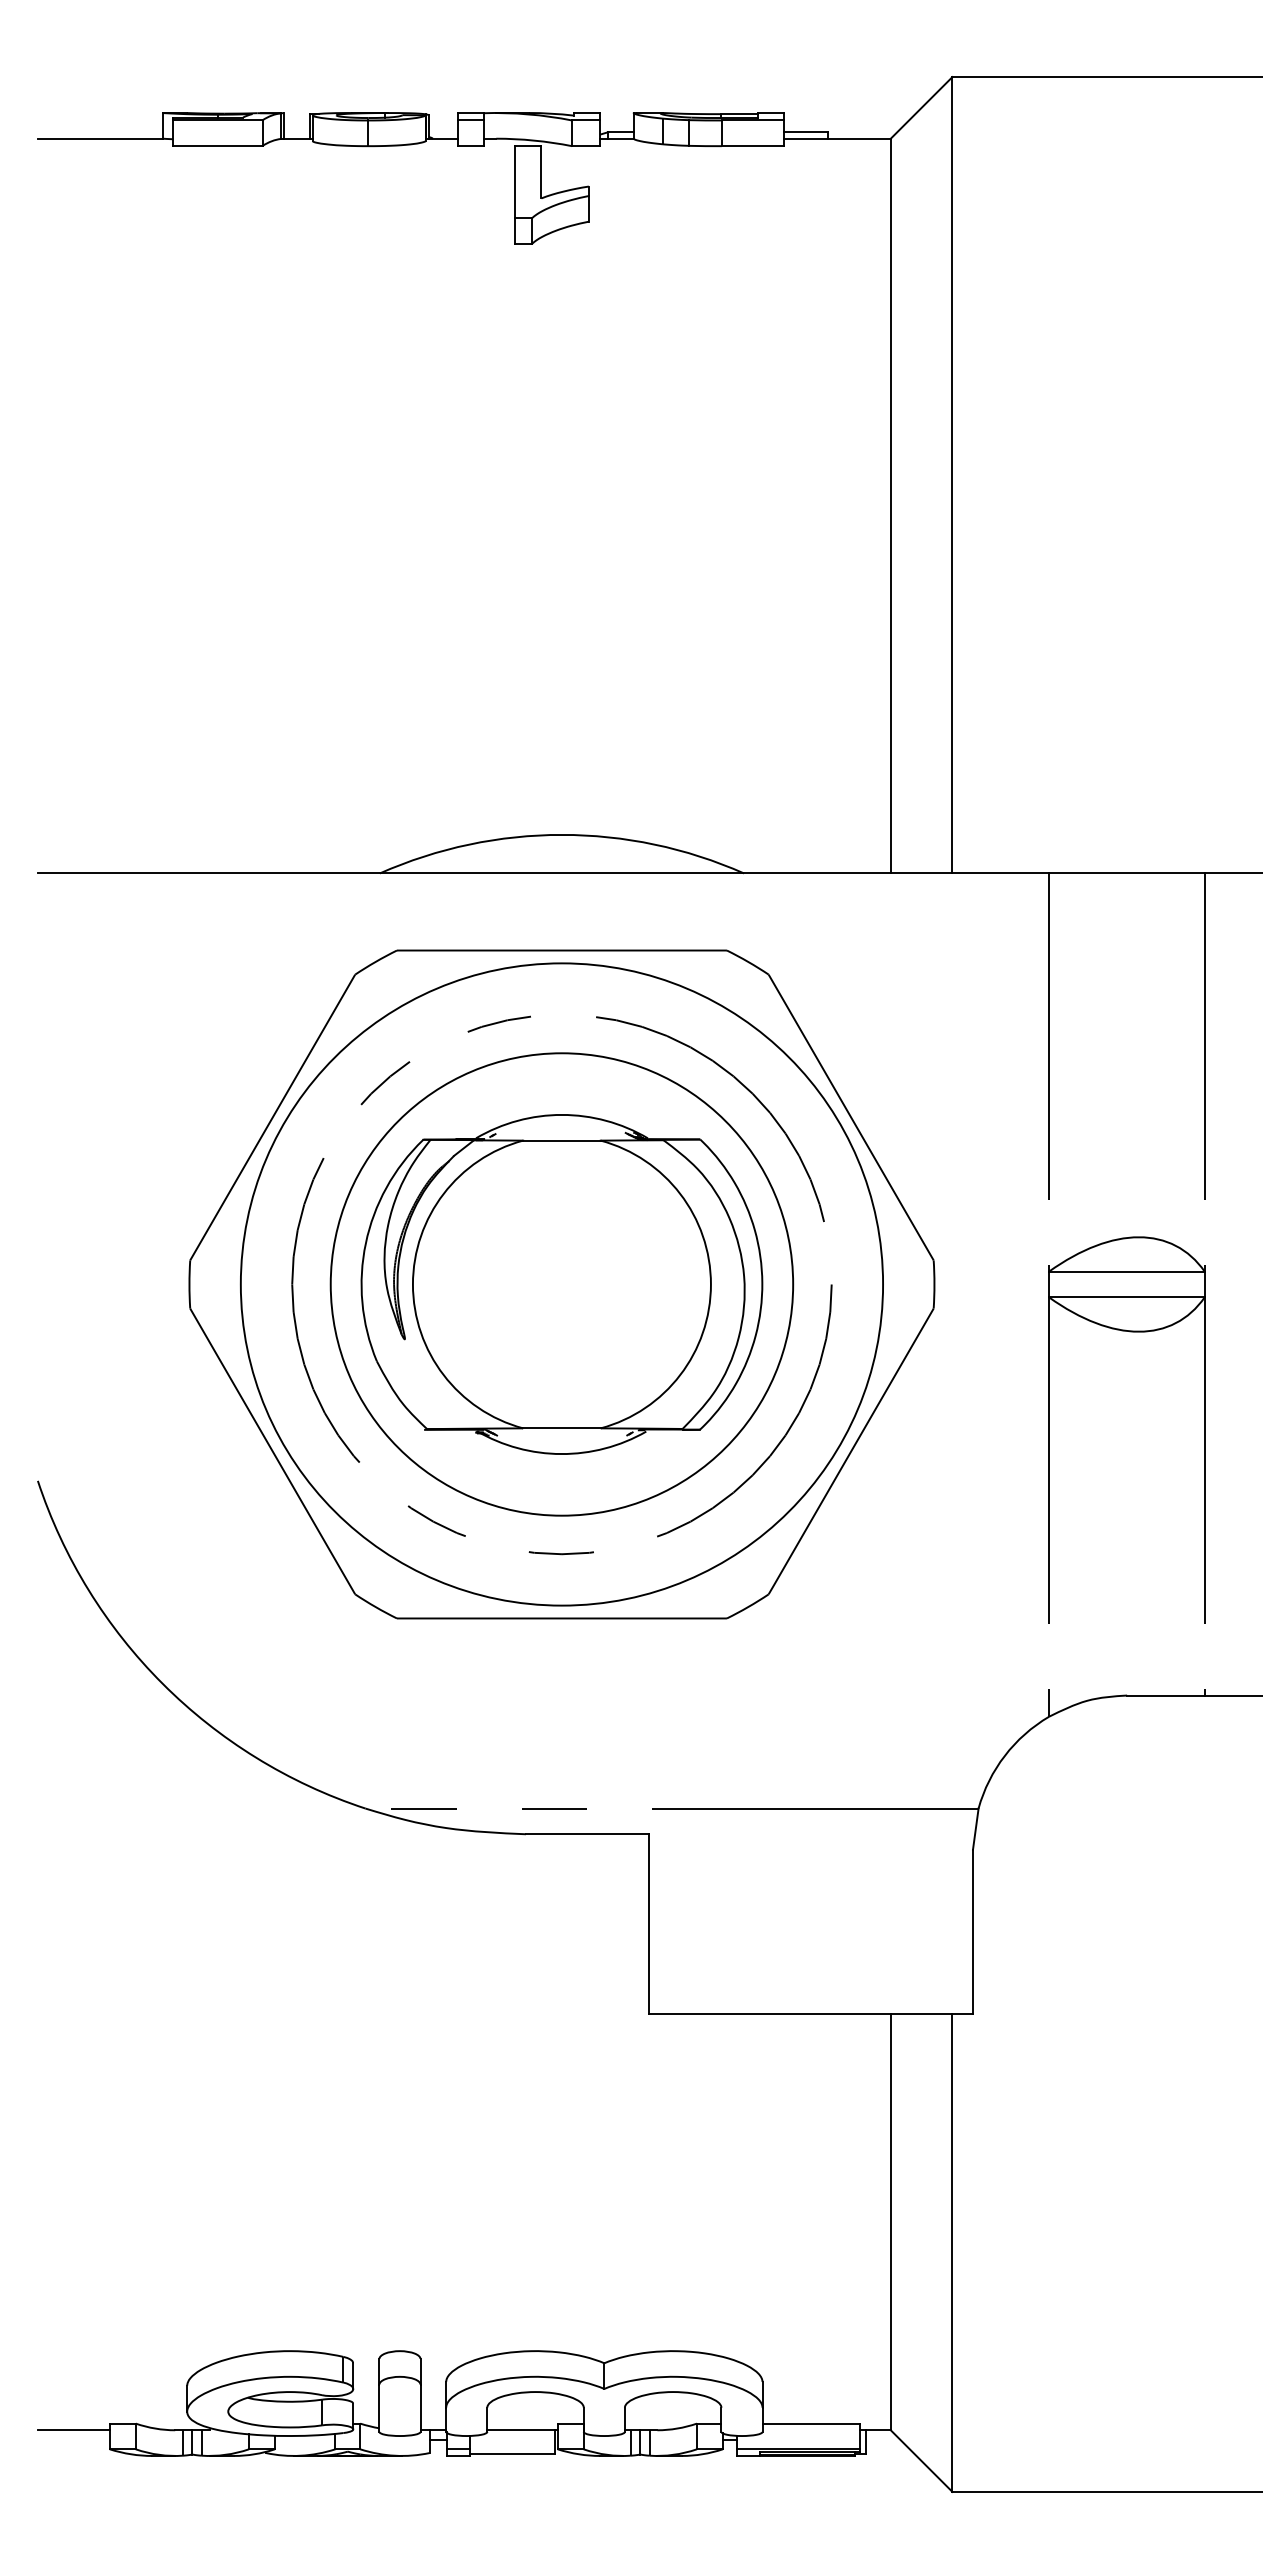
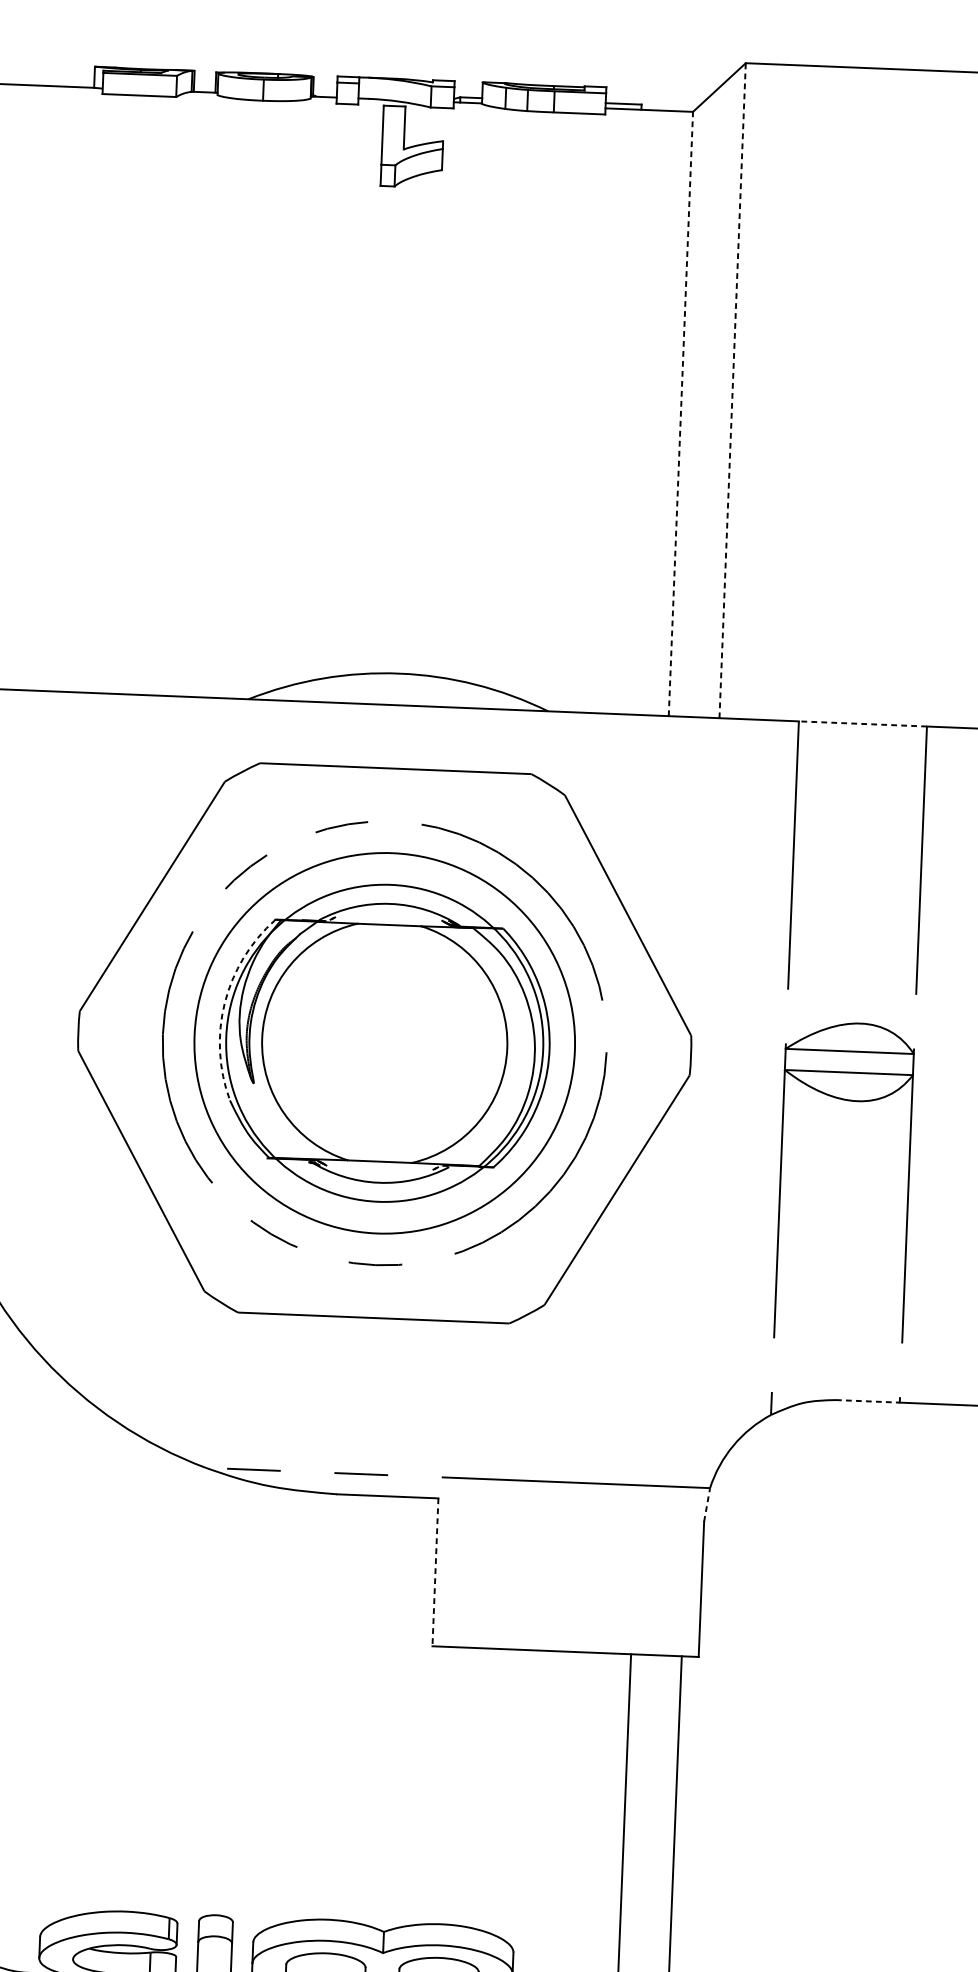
line: (952, 474) -> (732, 390), solid -> dashed
line: (890, 505) -> (680, 413), solid -> dashed
line: (1126, 873) -> (862, 723), solid -> dashed
arc: (365, 1243) -> (224, 1003), solid -> dashed
circle: (561, 1284) -> (384, 1043), size x0.6
line: (1165, 1695) -> (867, 1401), solid -> dashed
line: (975, 1829) -> (706, 1505), solid -> dashed
line: (649, 1924) -> (435, 1572), solid -> dashed

